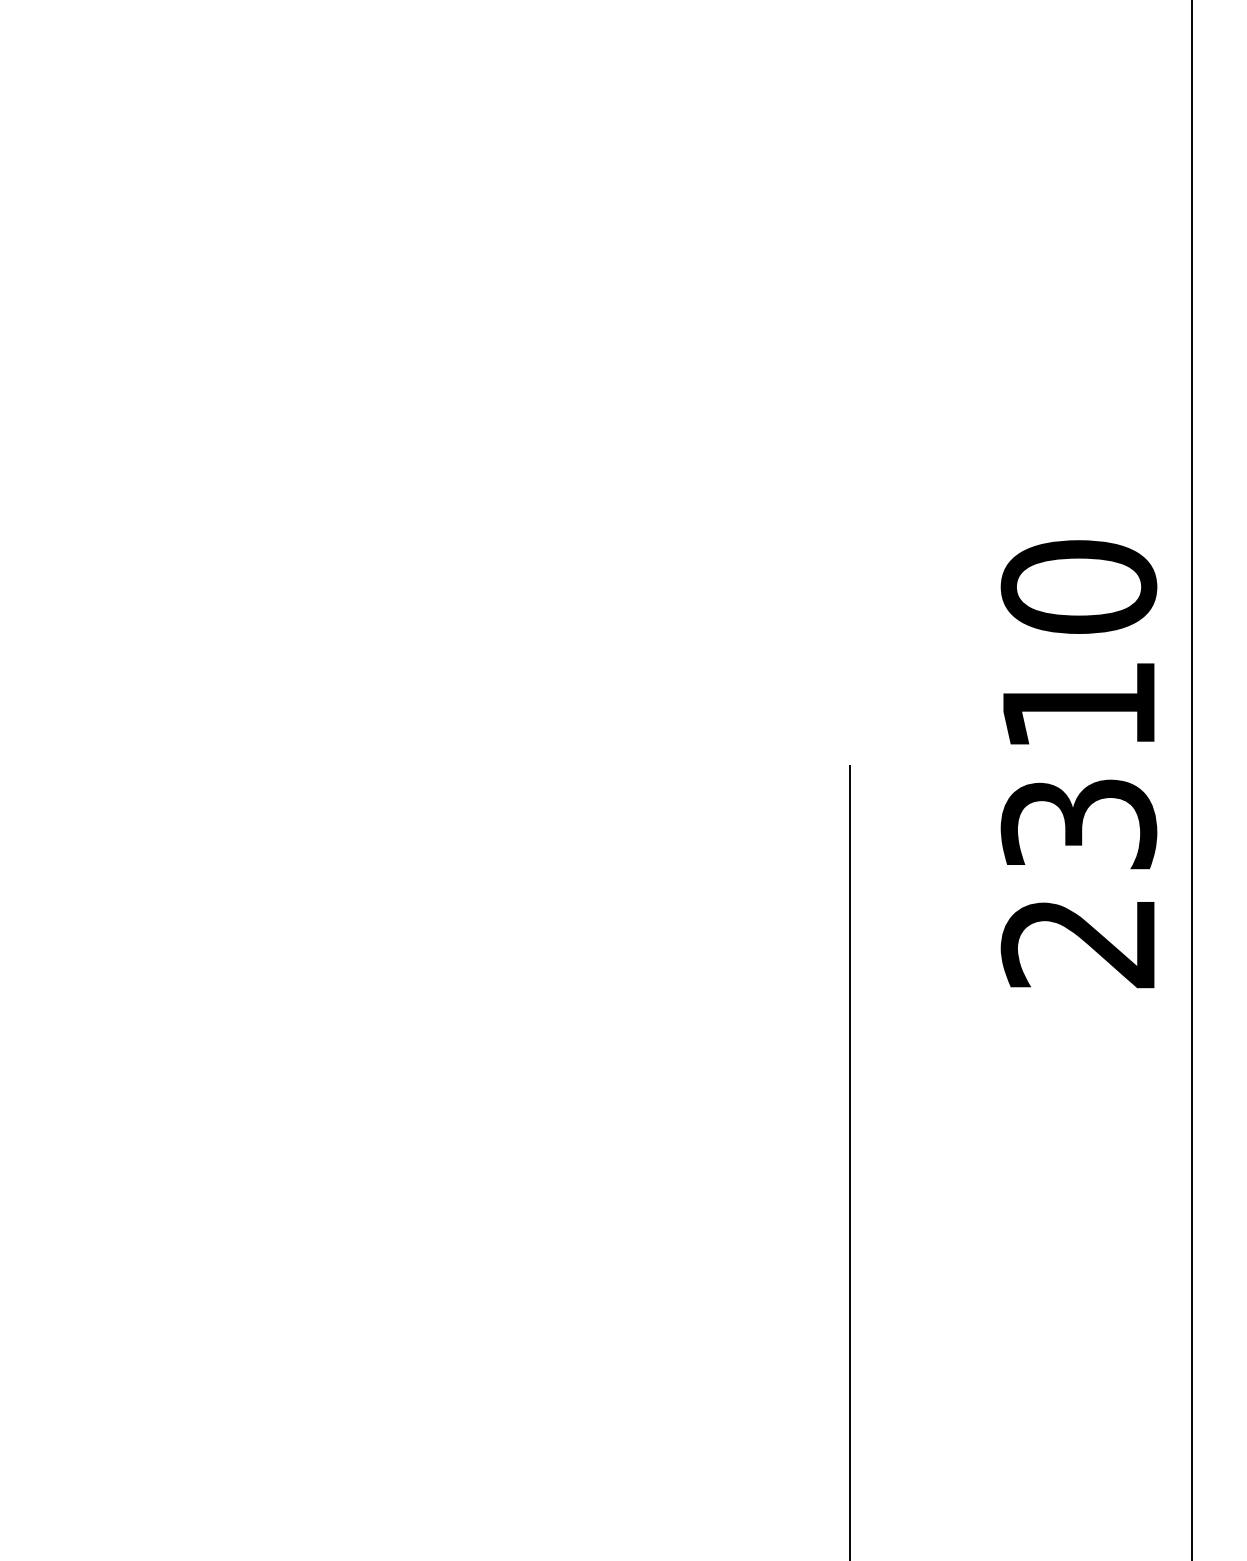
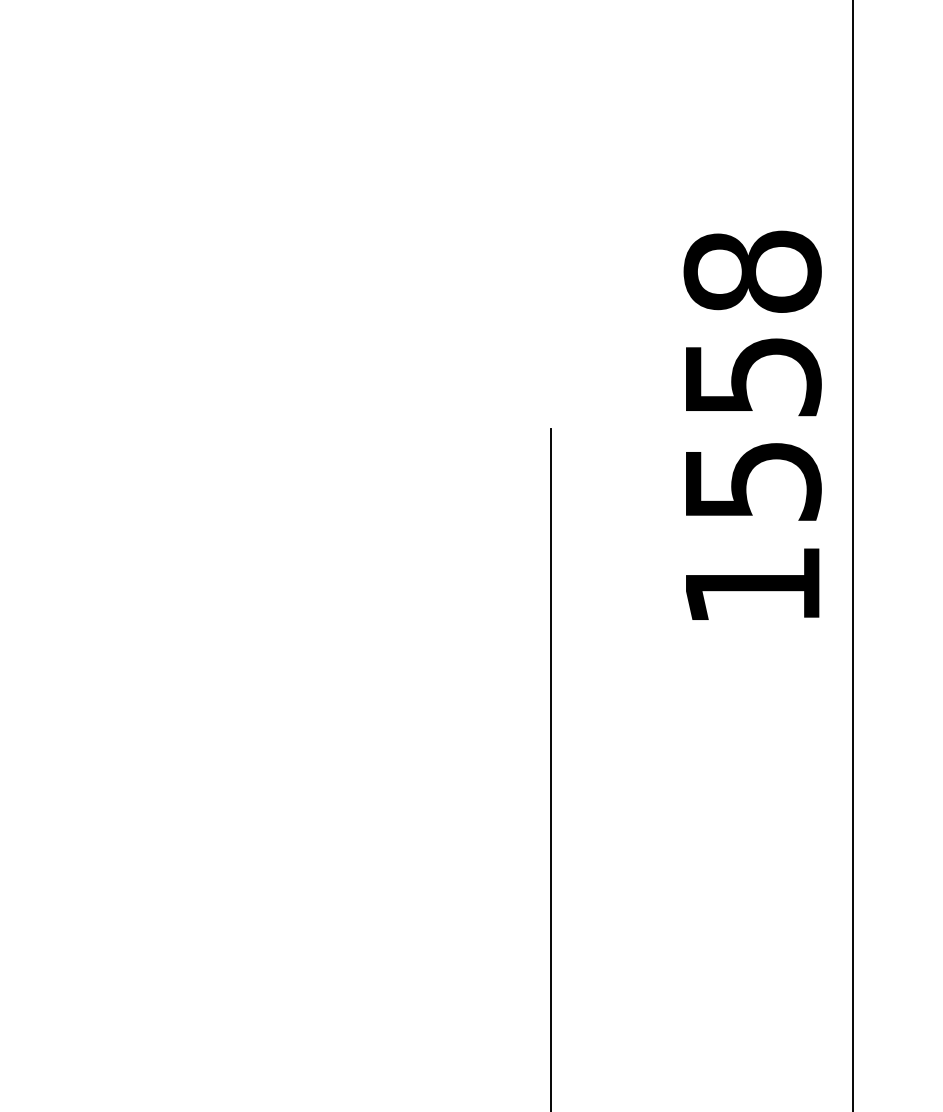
text: (1078, 764) -> (752, 428), 2310 -> 1558

